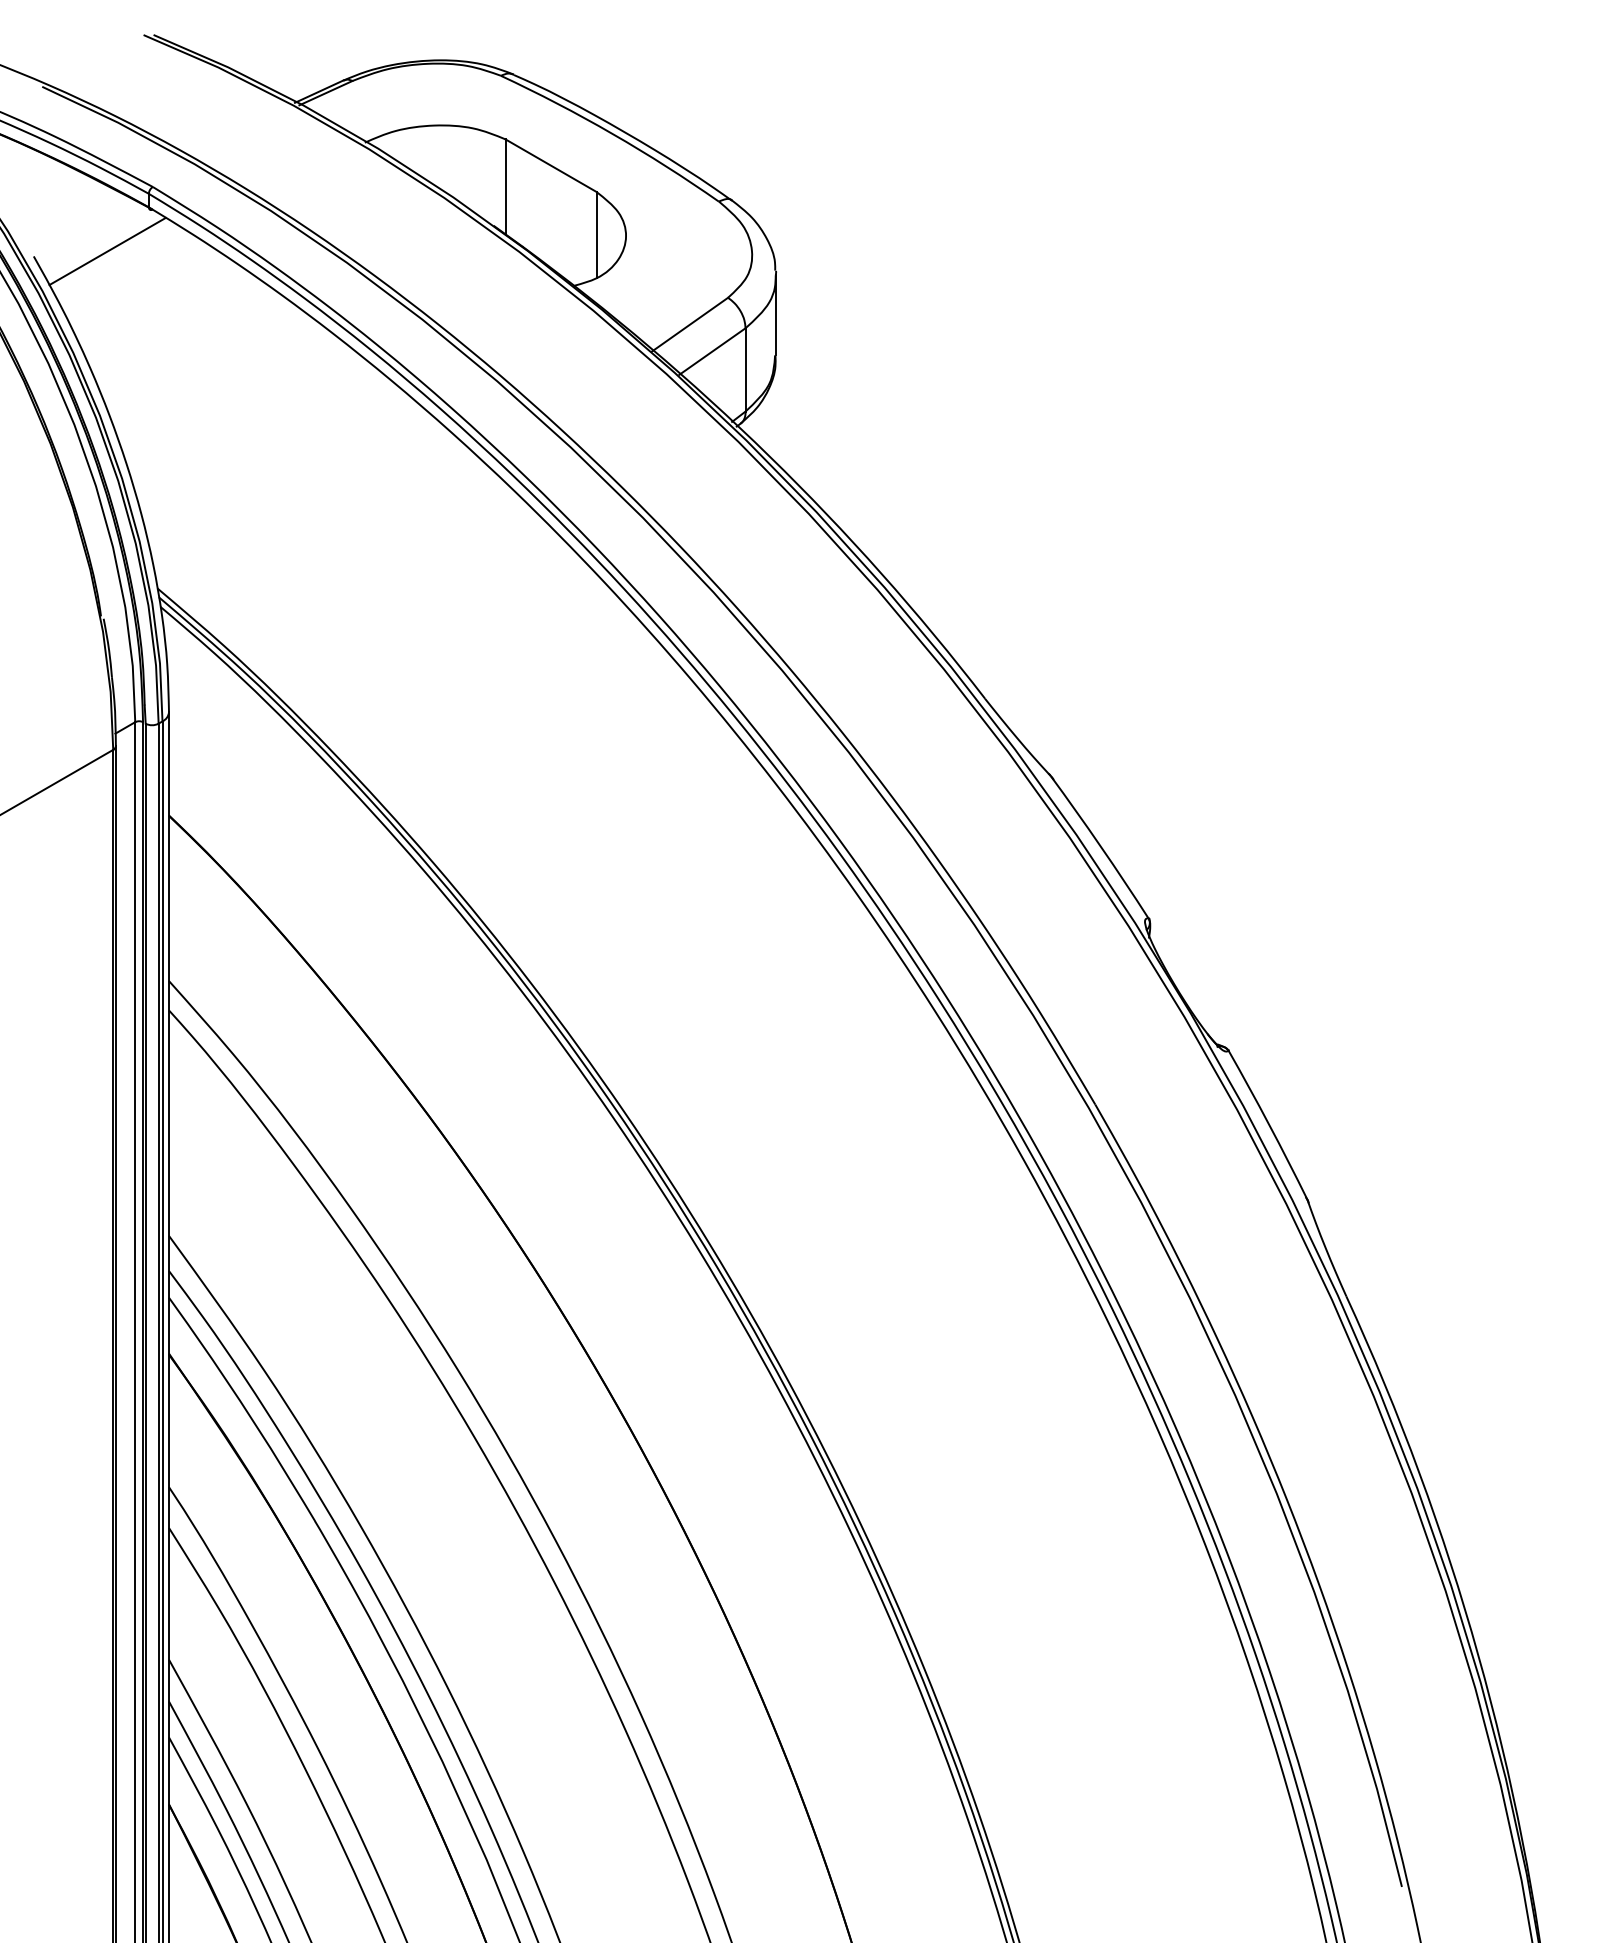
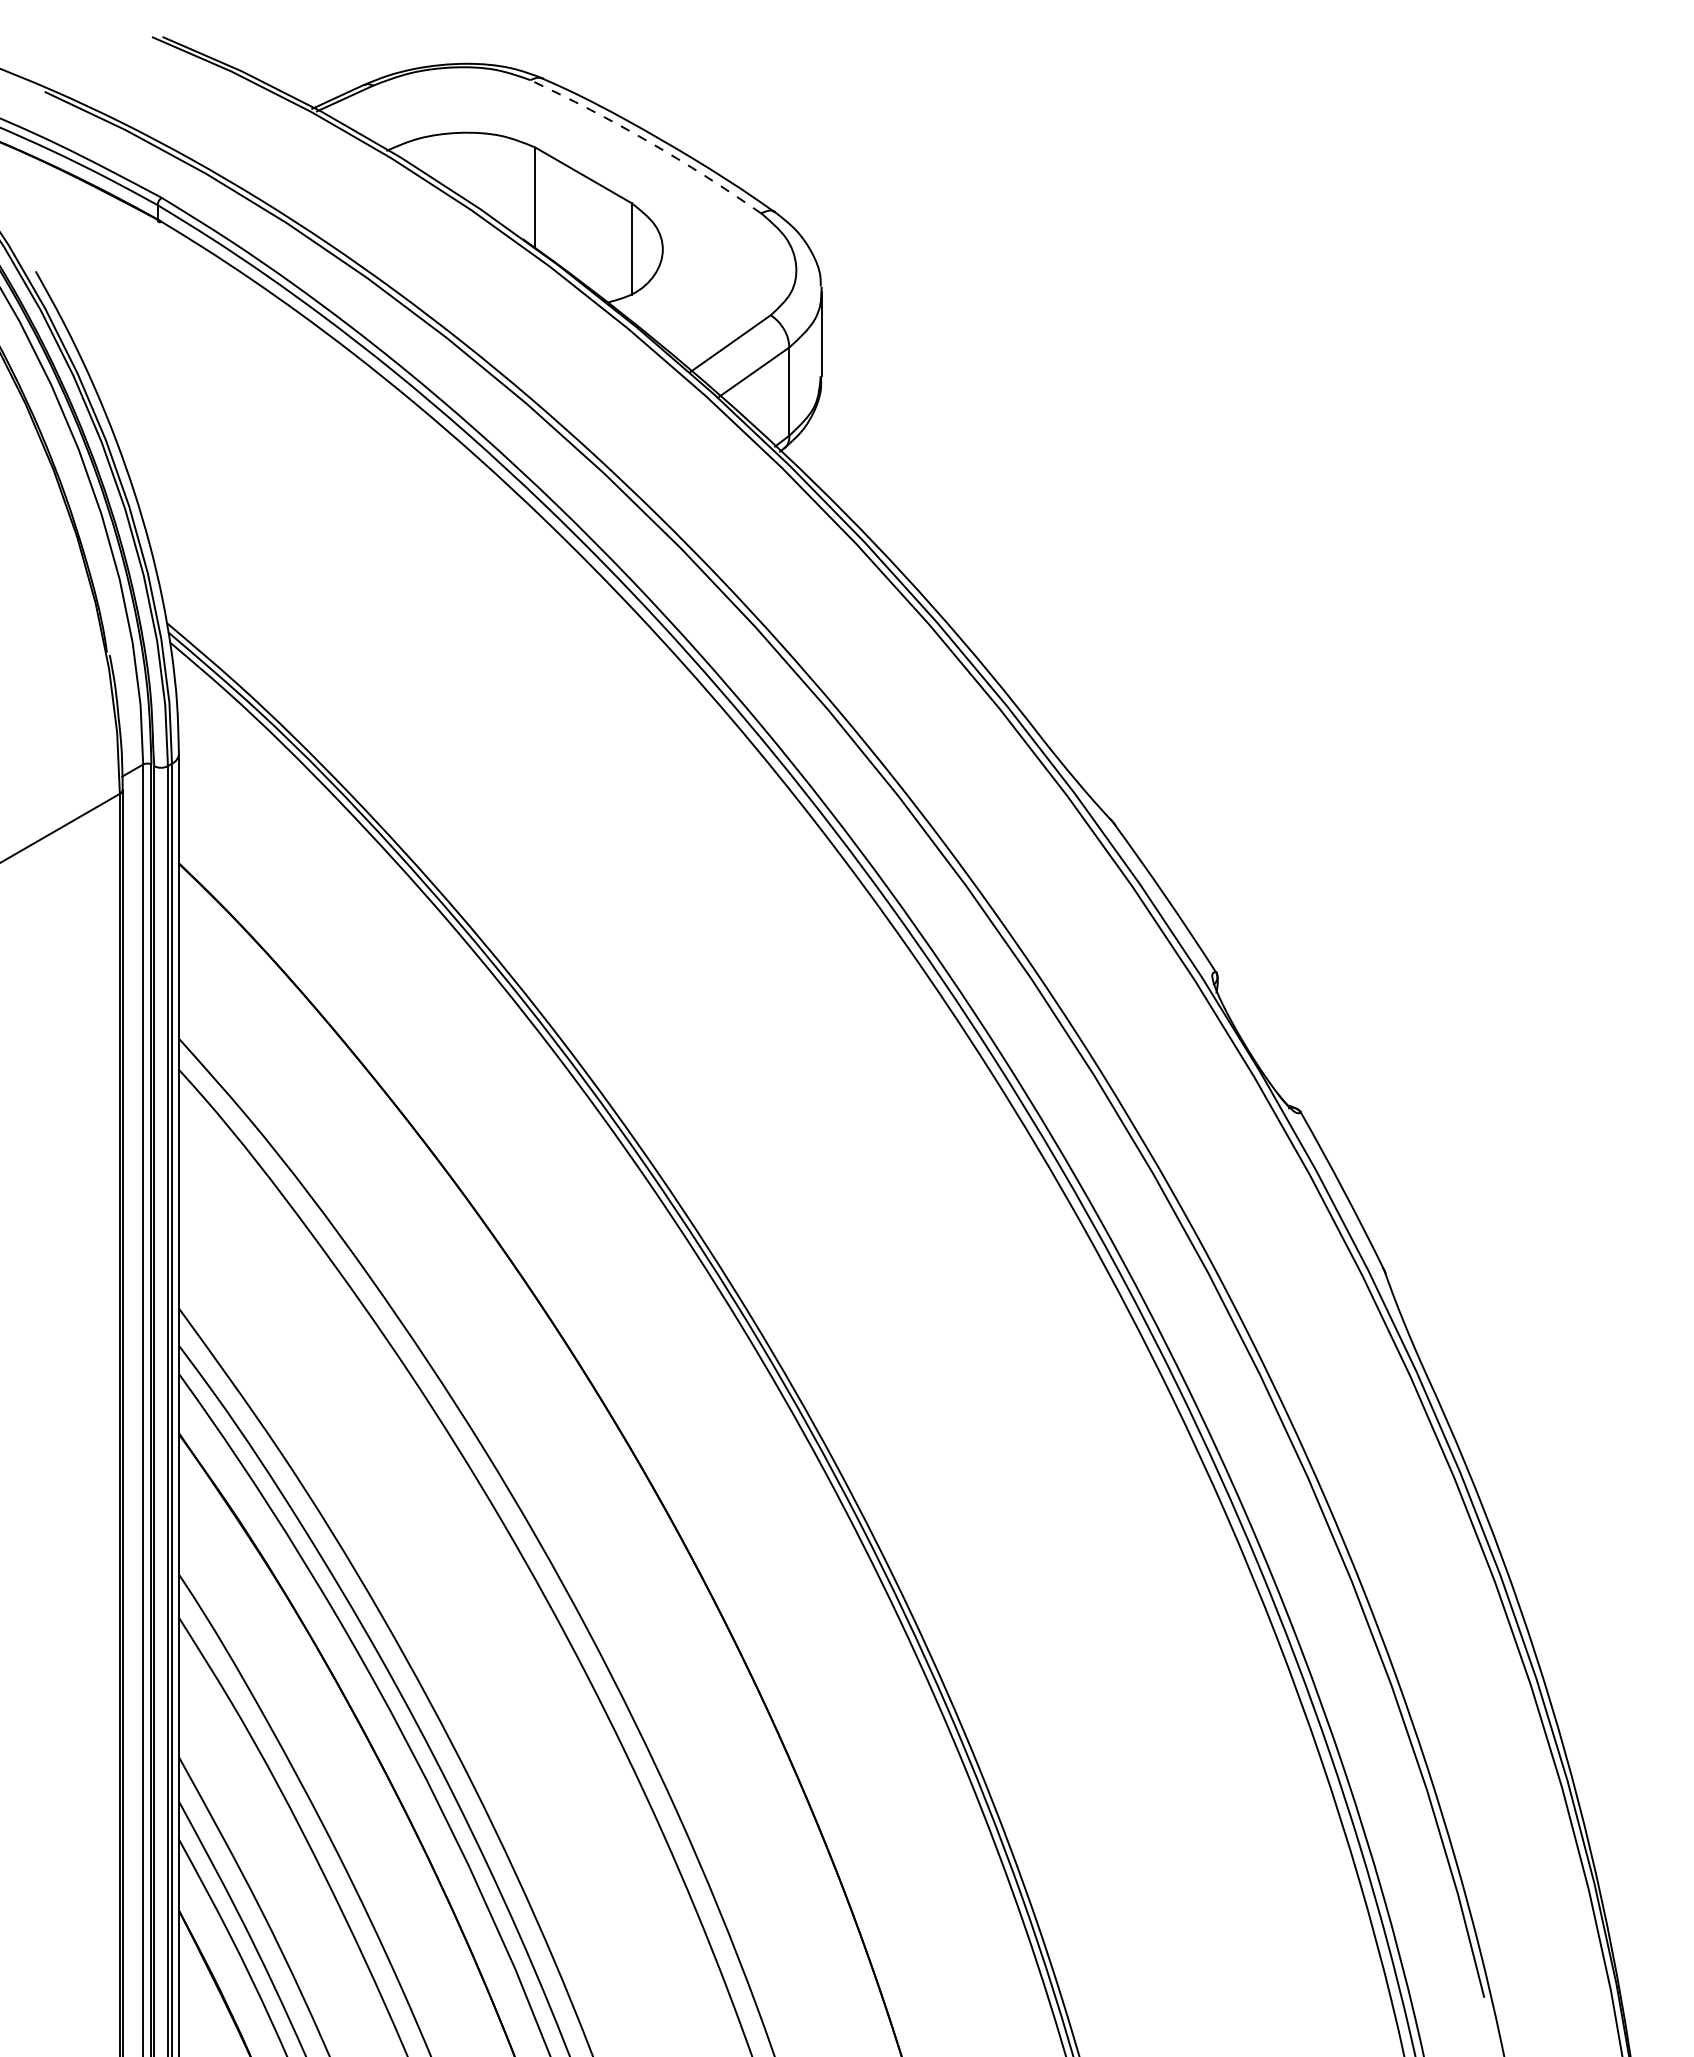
arc: (612, 133) -> (648, 141), solid -> dashed
line: (107, 250) -> (113, 265), removed

